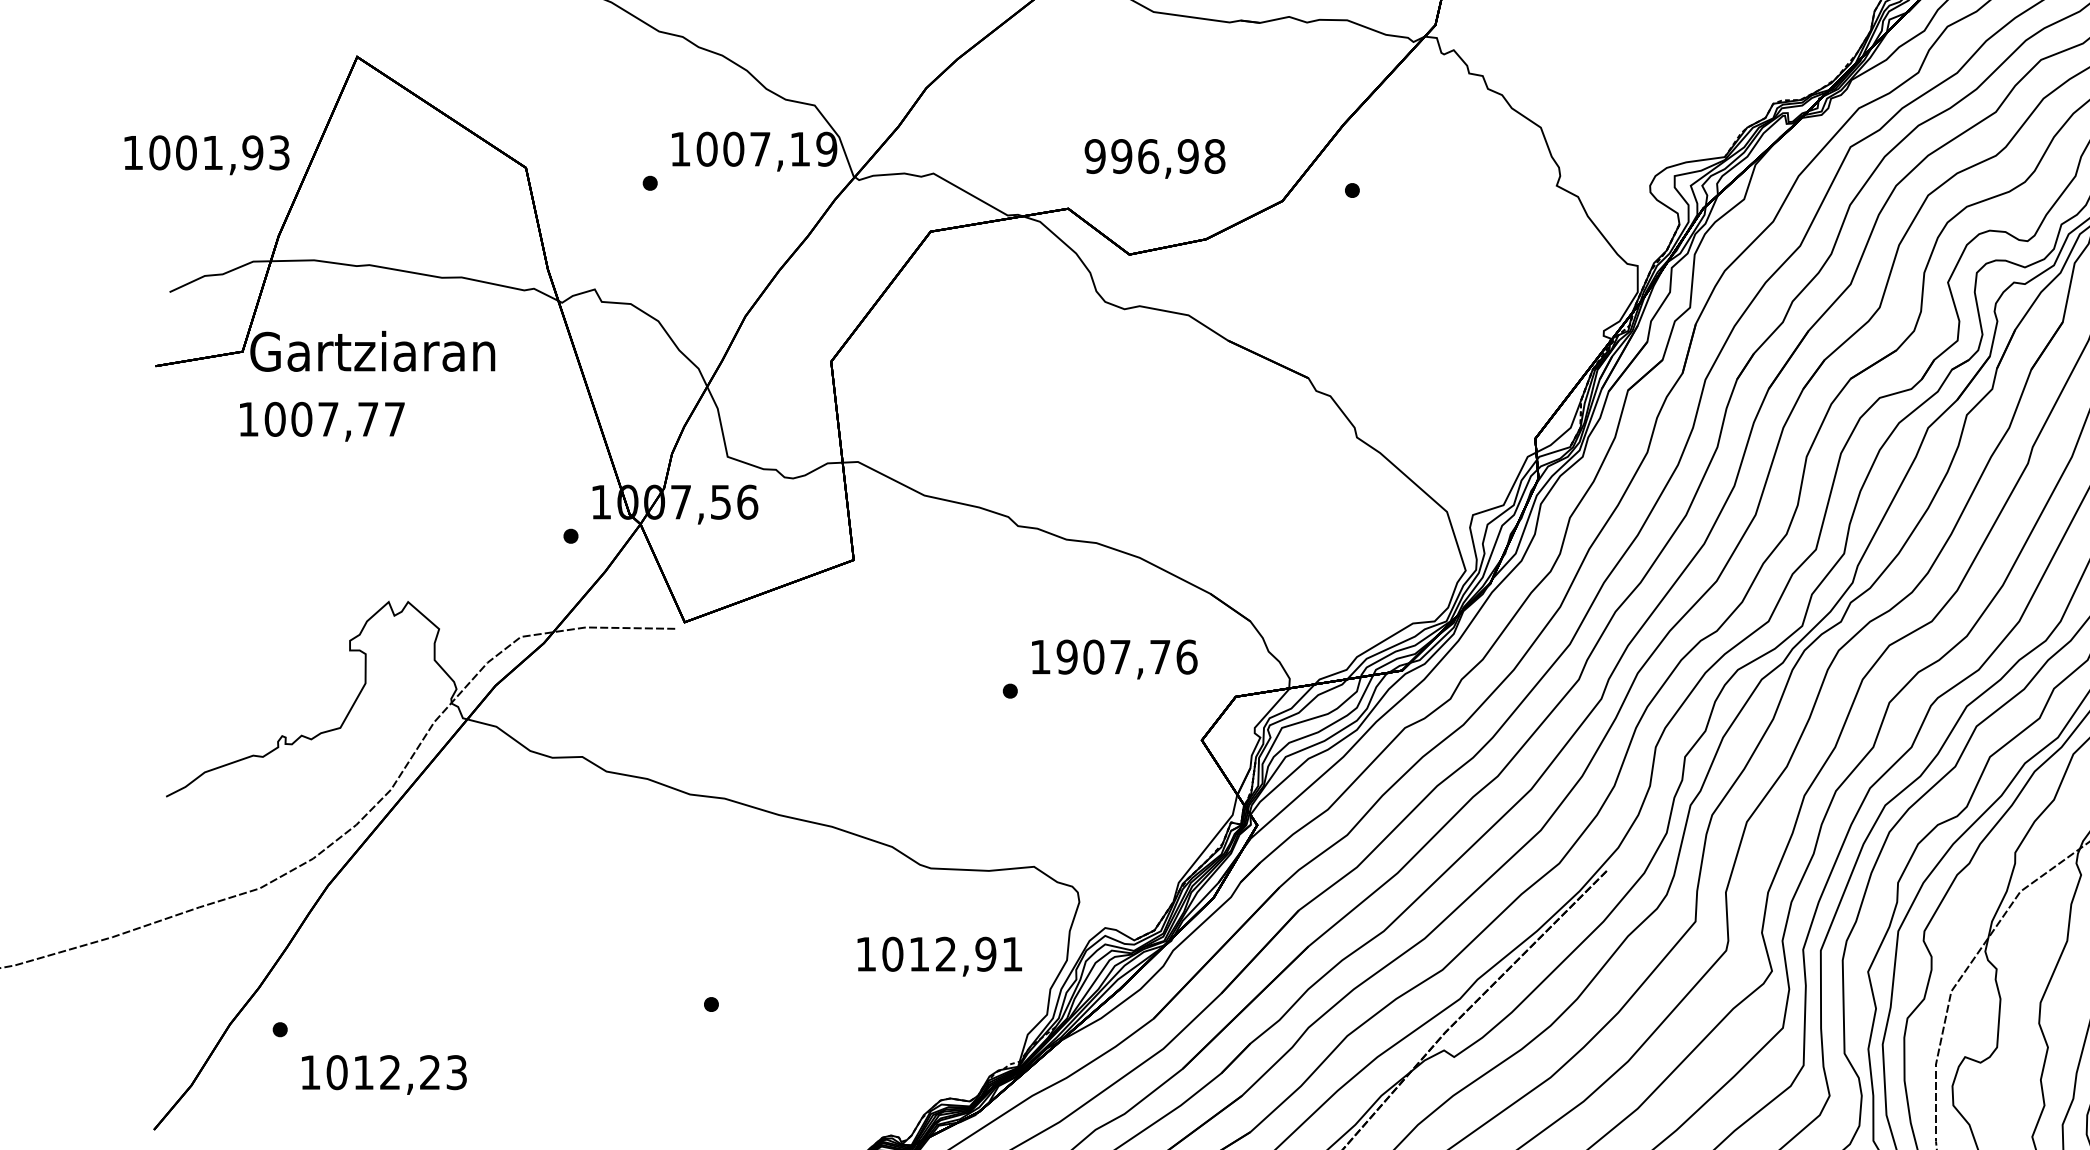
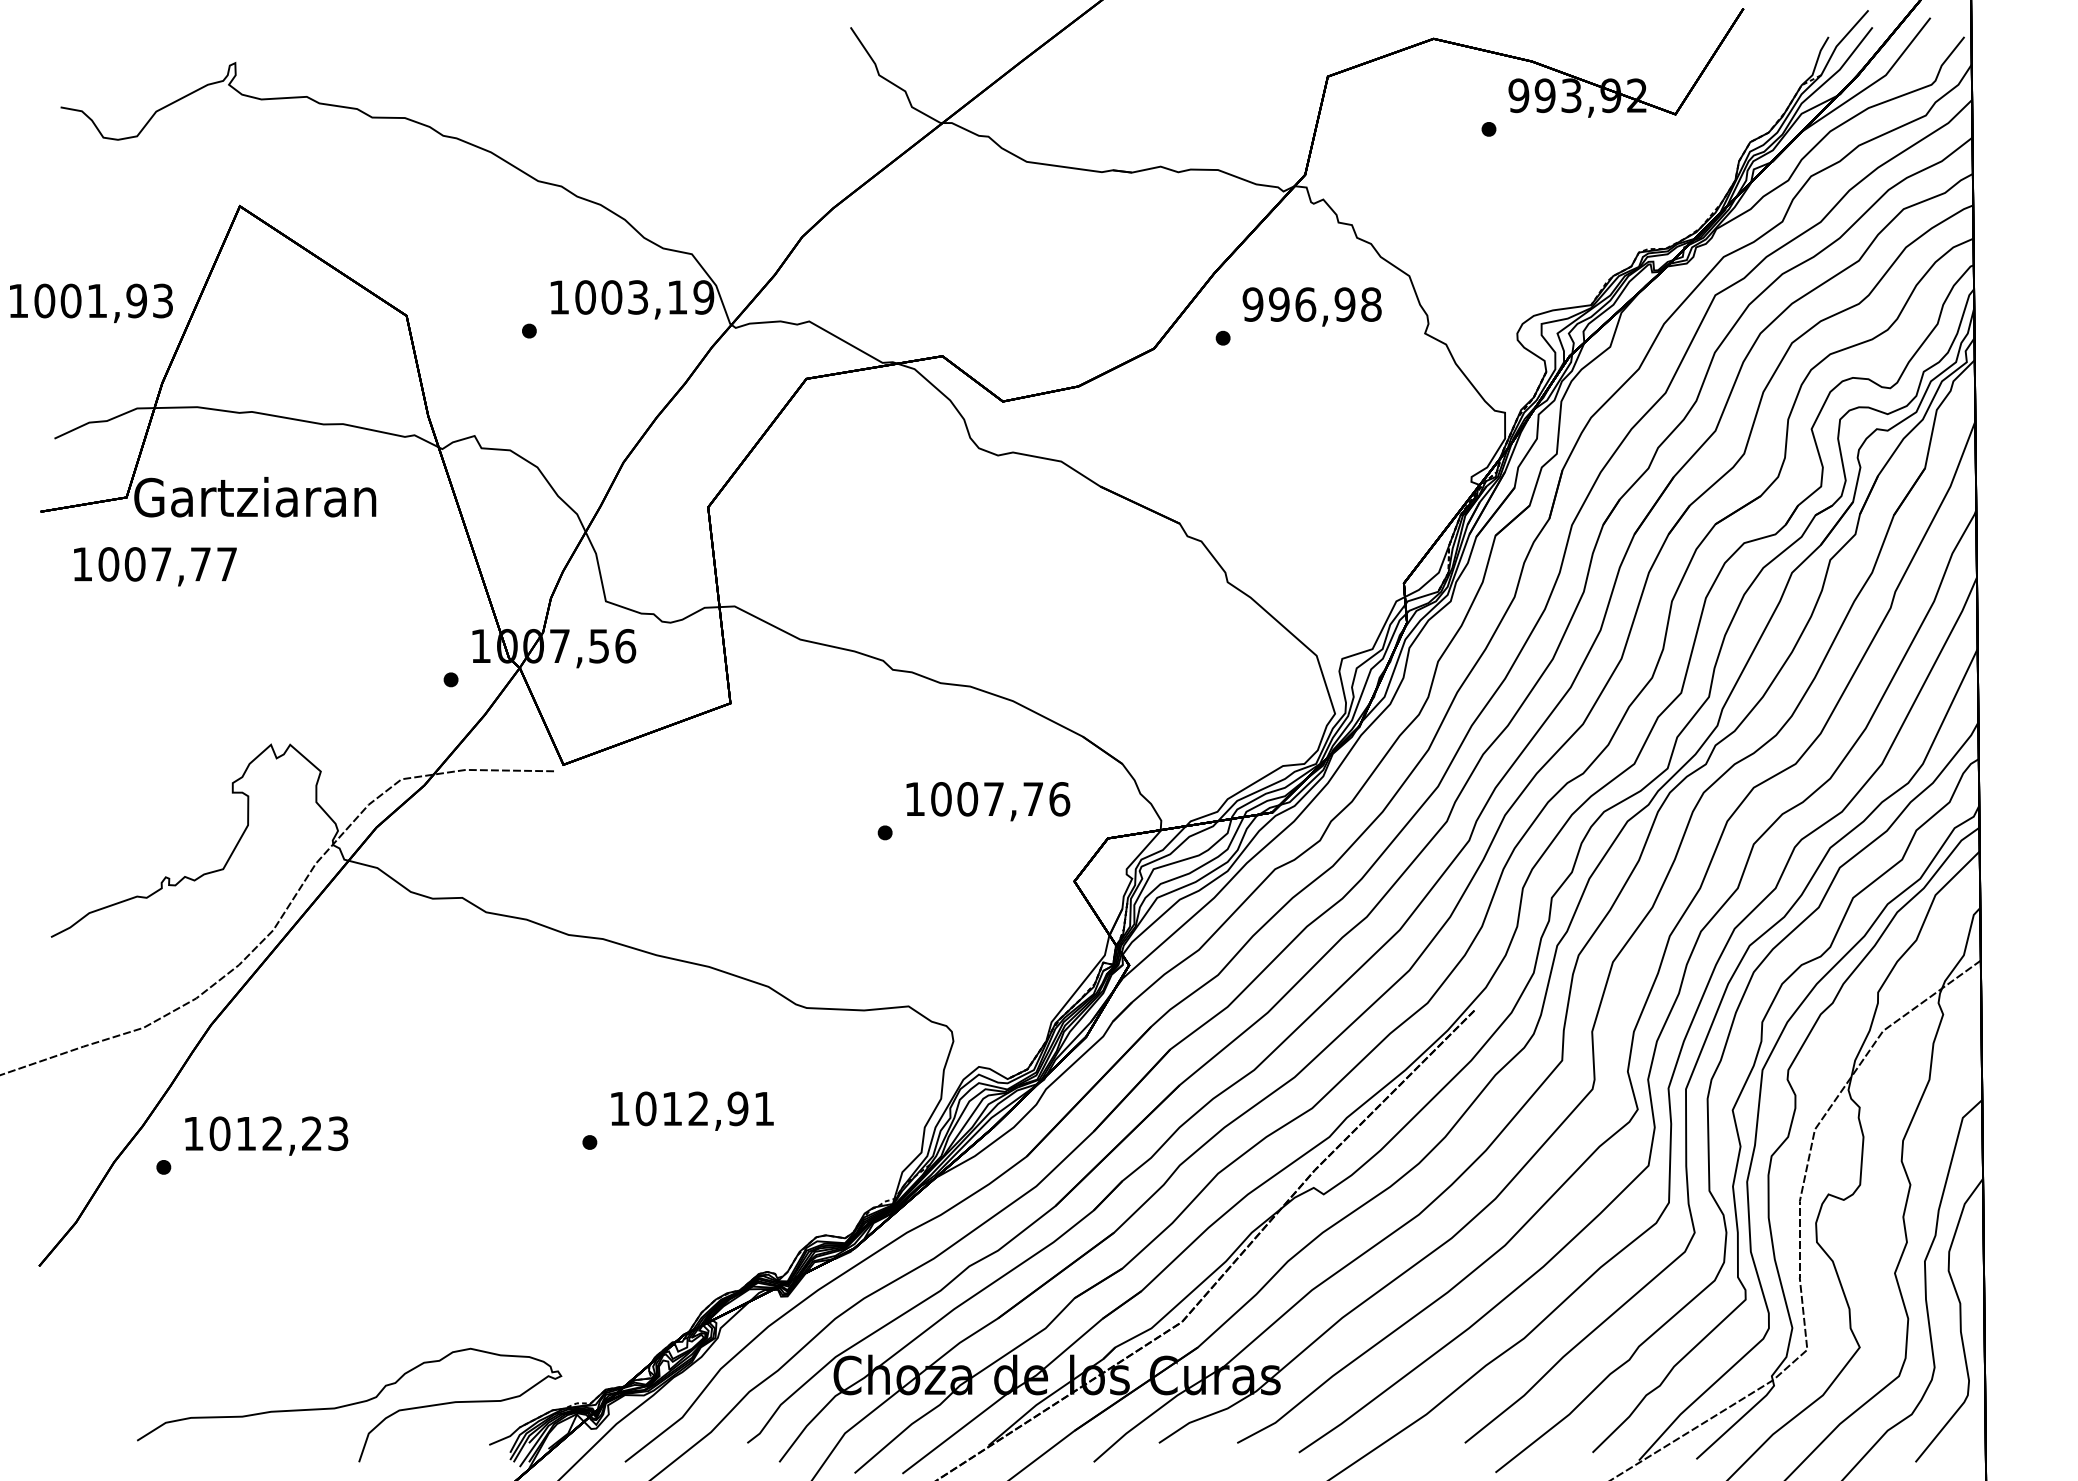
text: (760, 149) -> (638, 297), 1007,19 -> 1003,19
text: (1154, 158) -> (1311, 306), moved
text: (322, 421) -> (155, 566), moved
text: (1067, 657) -> (941, 799), 1907,76 -> 1007,76
text: (939, 955) -> (692, 1110), moved
text: (384, 1074) -> (266, 1135), moved

